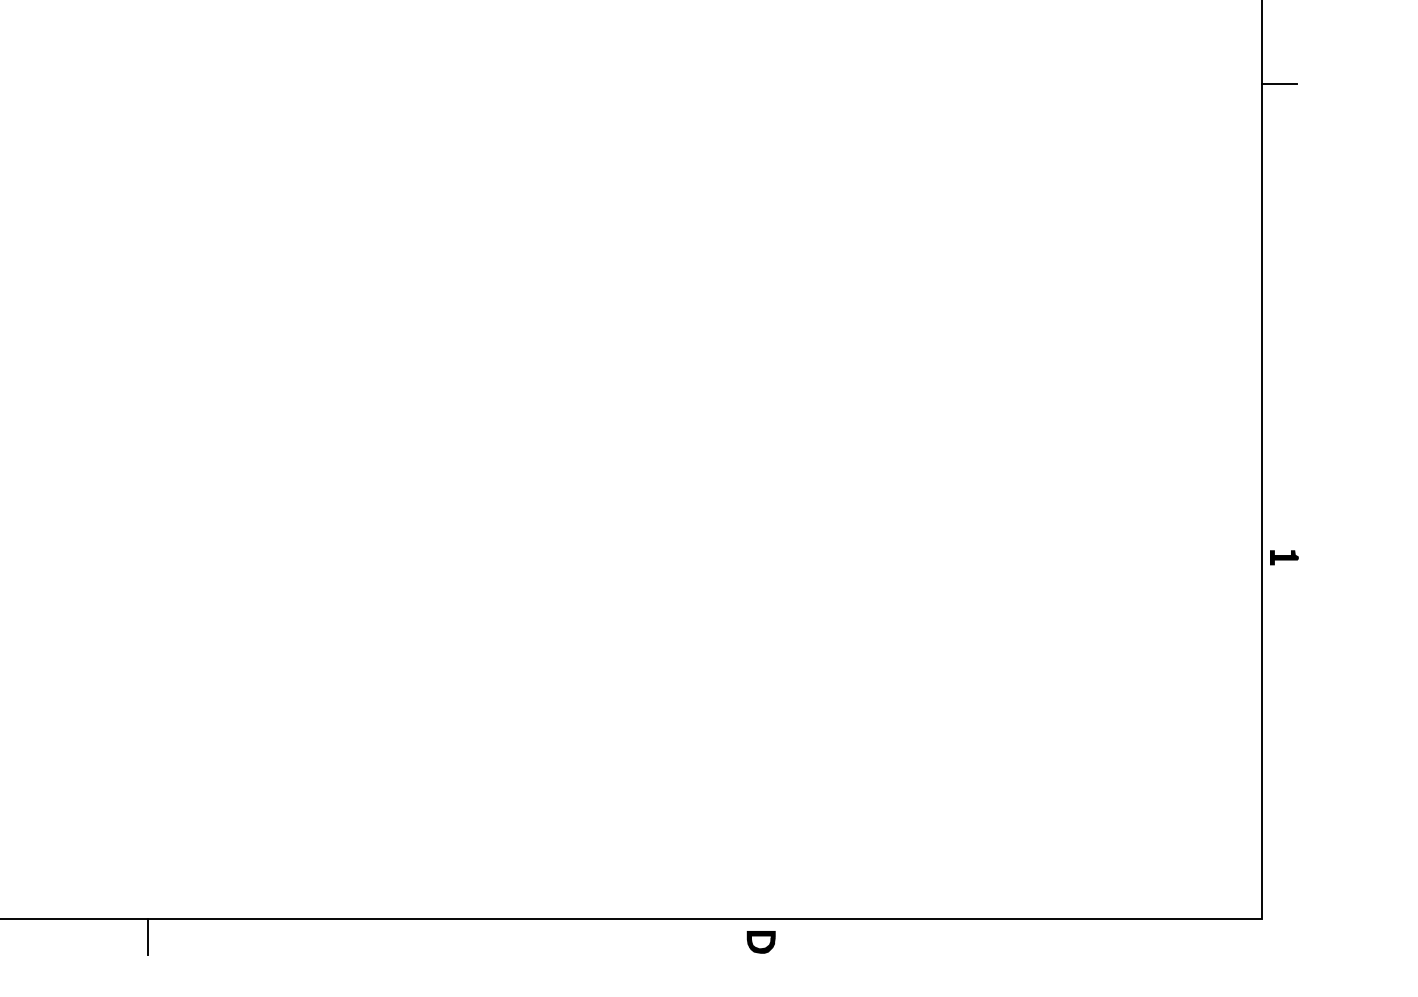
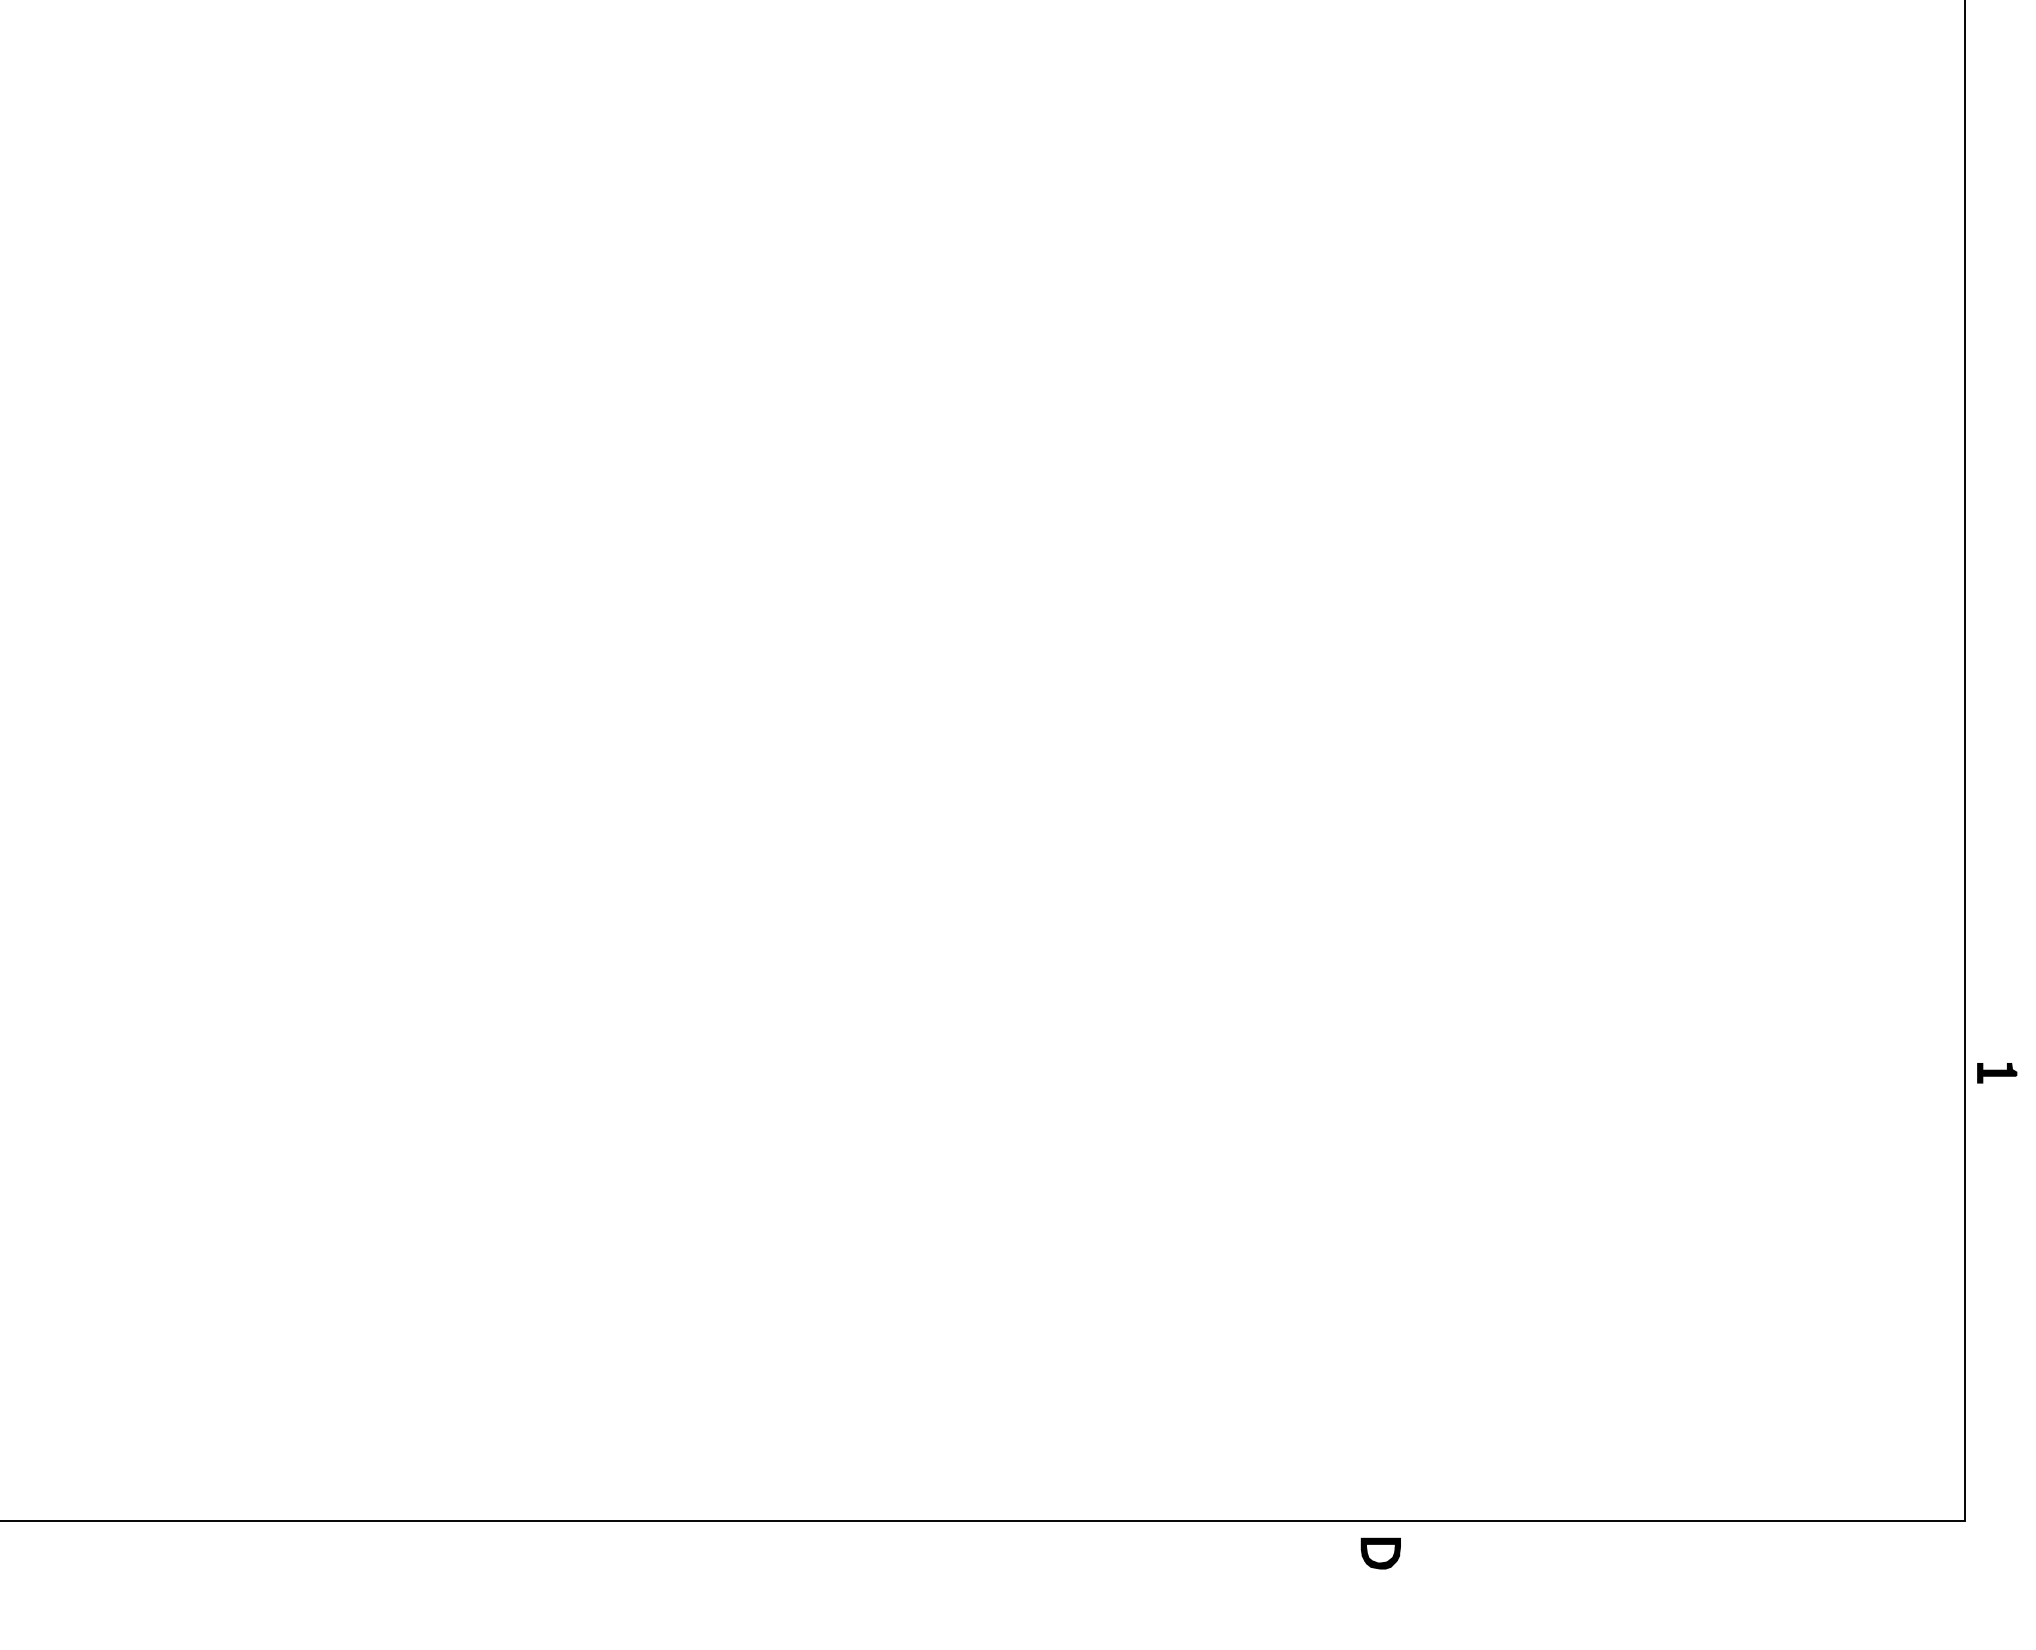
line: (1279, 84) -> (1990, 334), removed
part: (1284, 557) -> (1997, 1073), moved
line: (147, 936) -> (382, 1545), removed
part: (760, 942) -> (1380, 1553), moved

